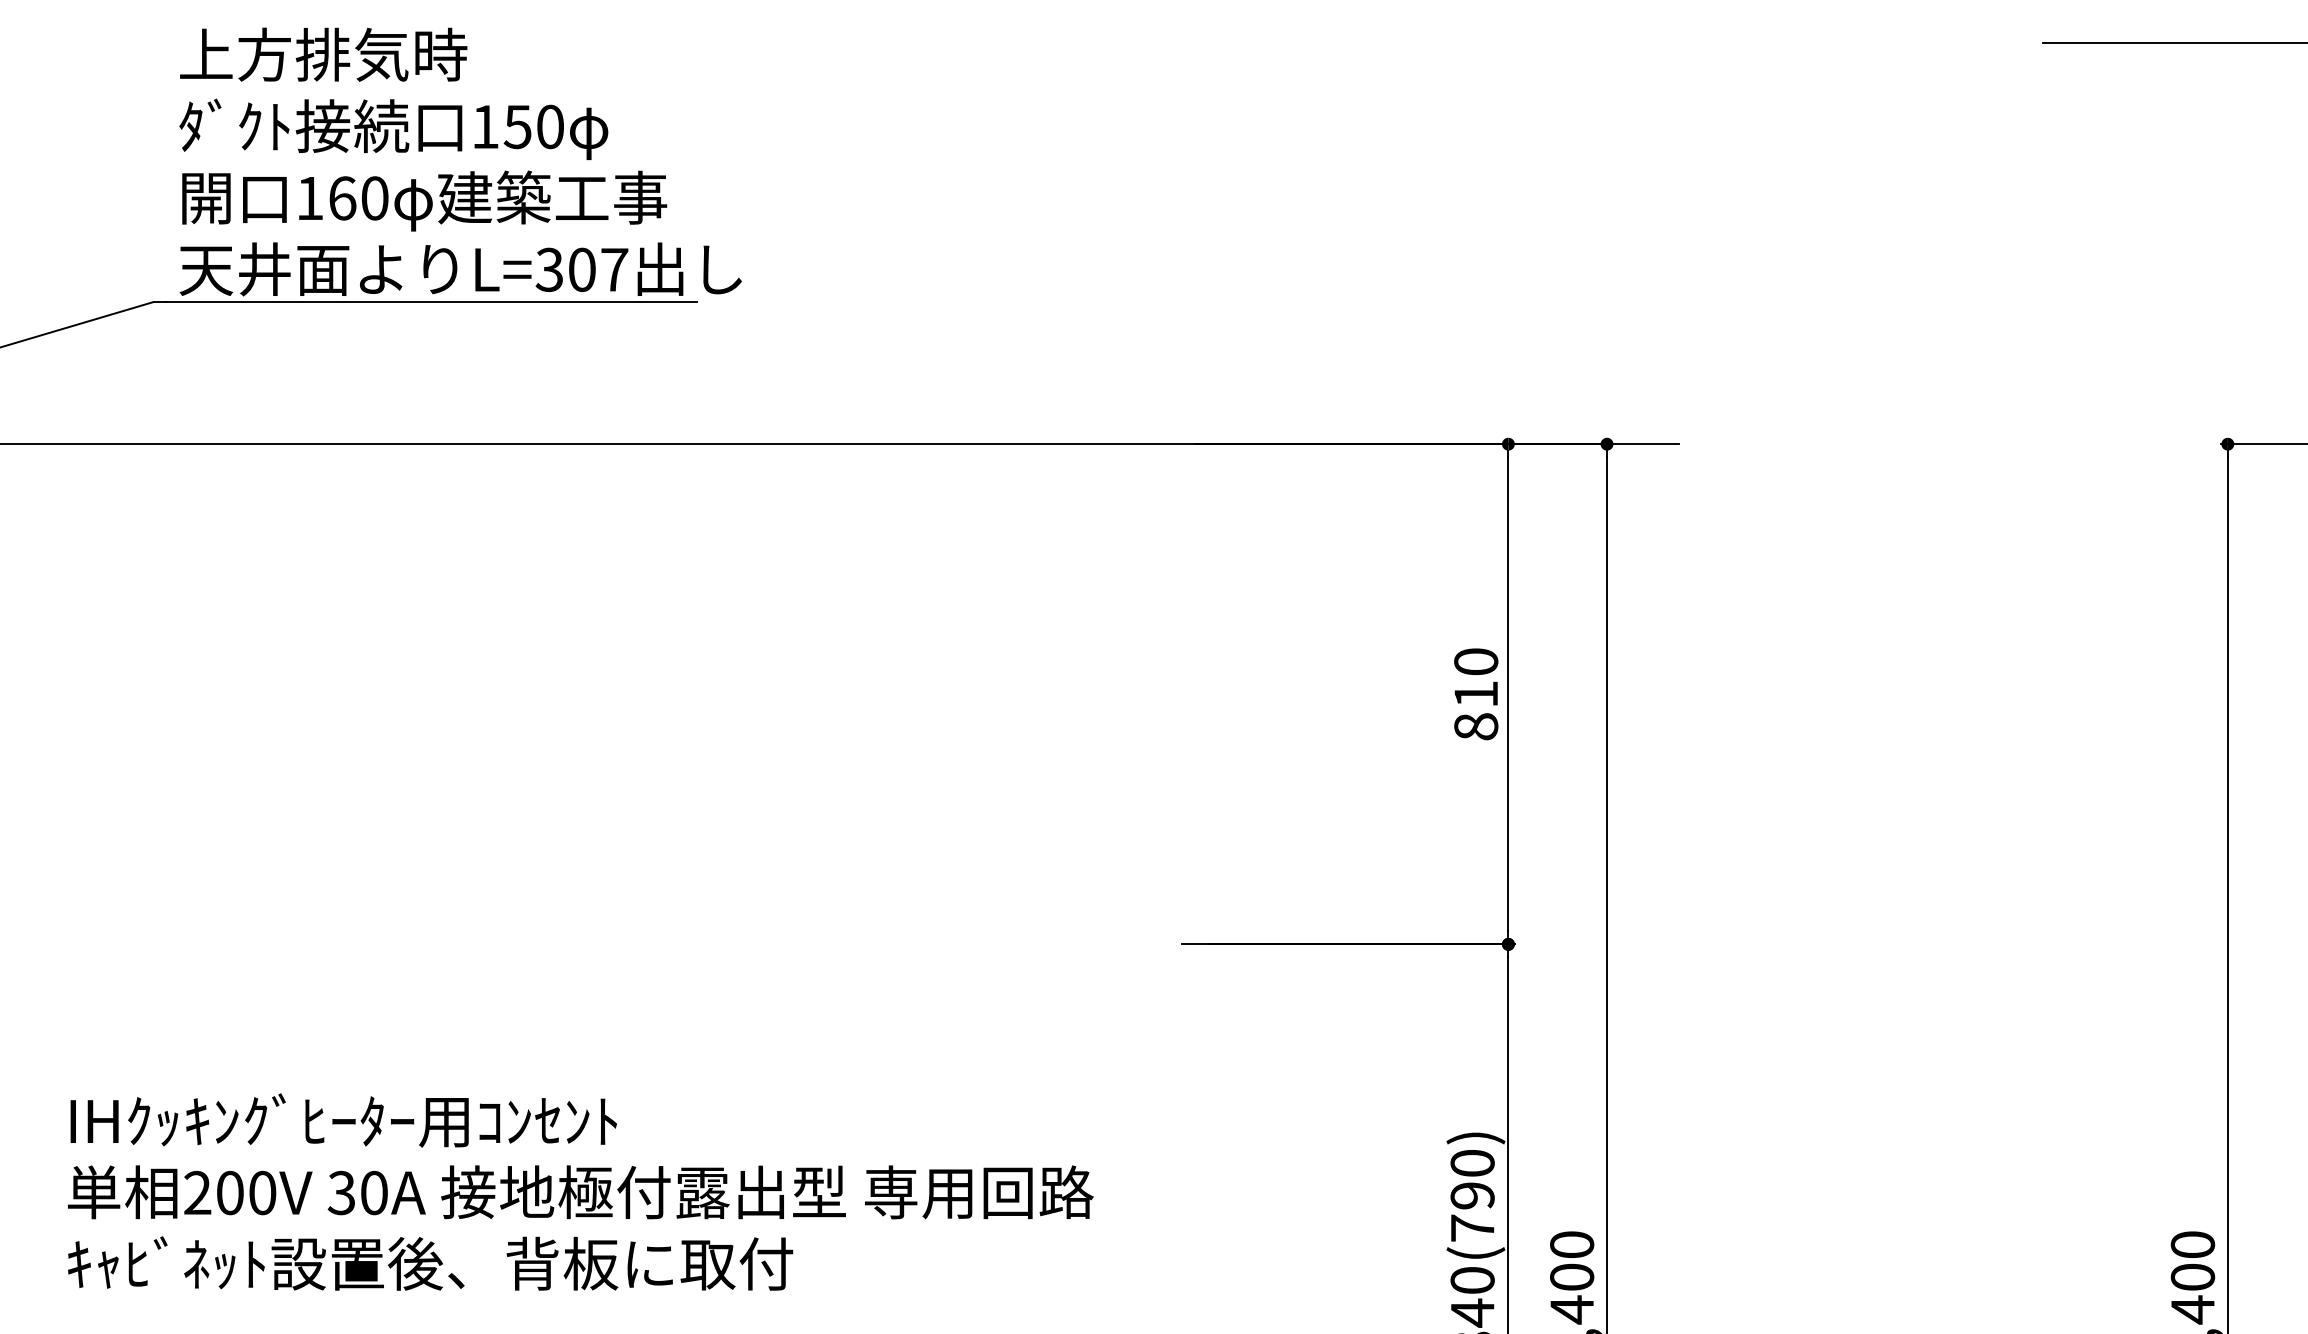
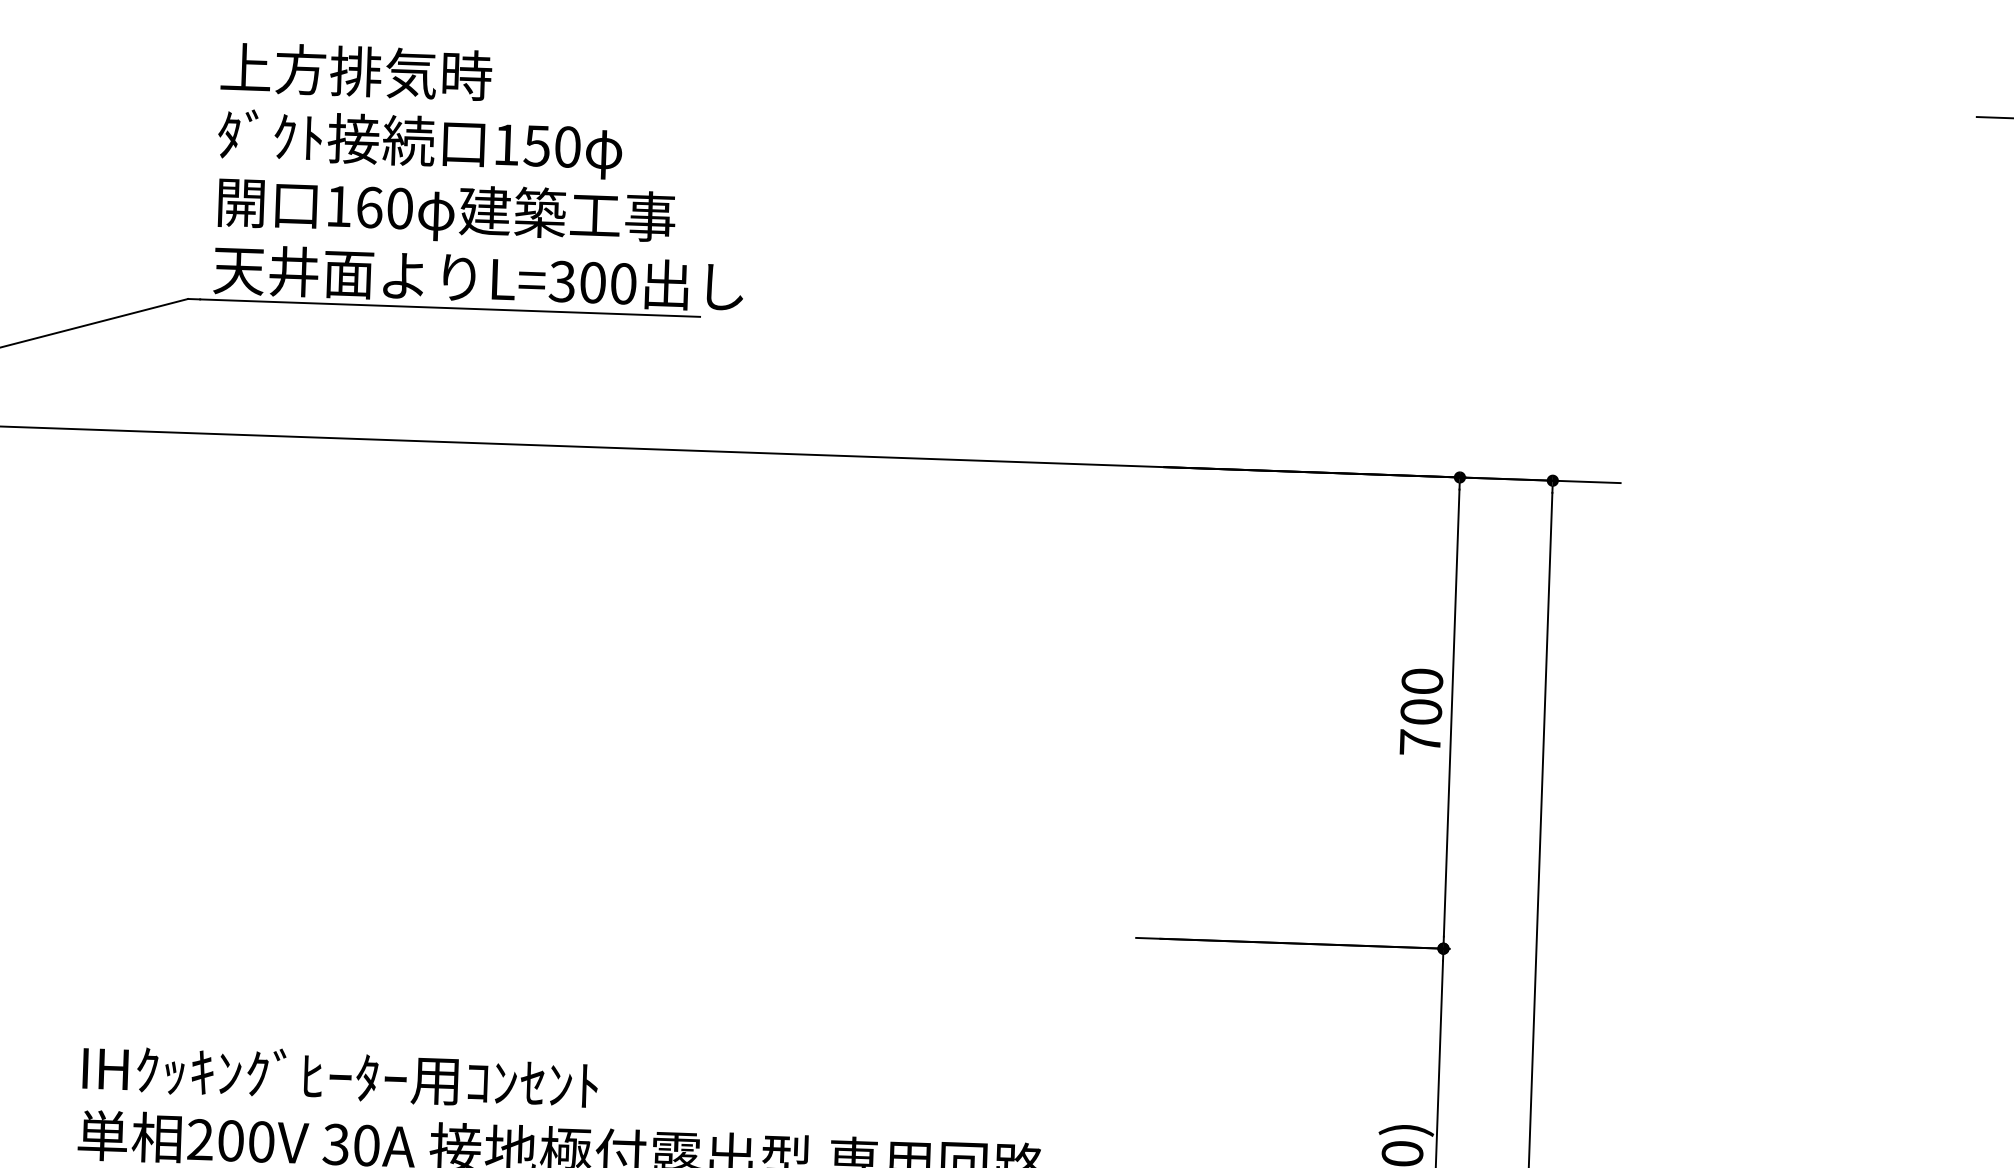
text: (614, 269) -> (623, 283), L=307 -> L=300
text: (1476, 710) -> (1421, 727), 810 -> 700

